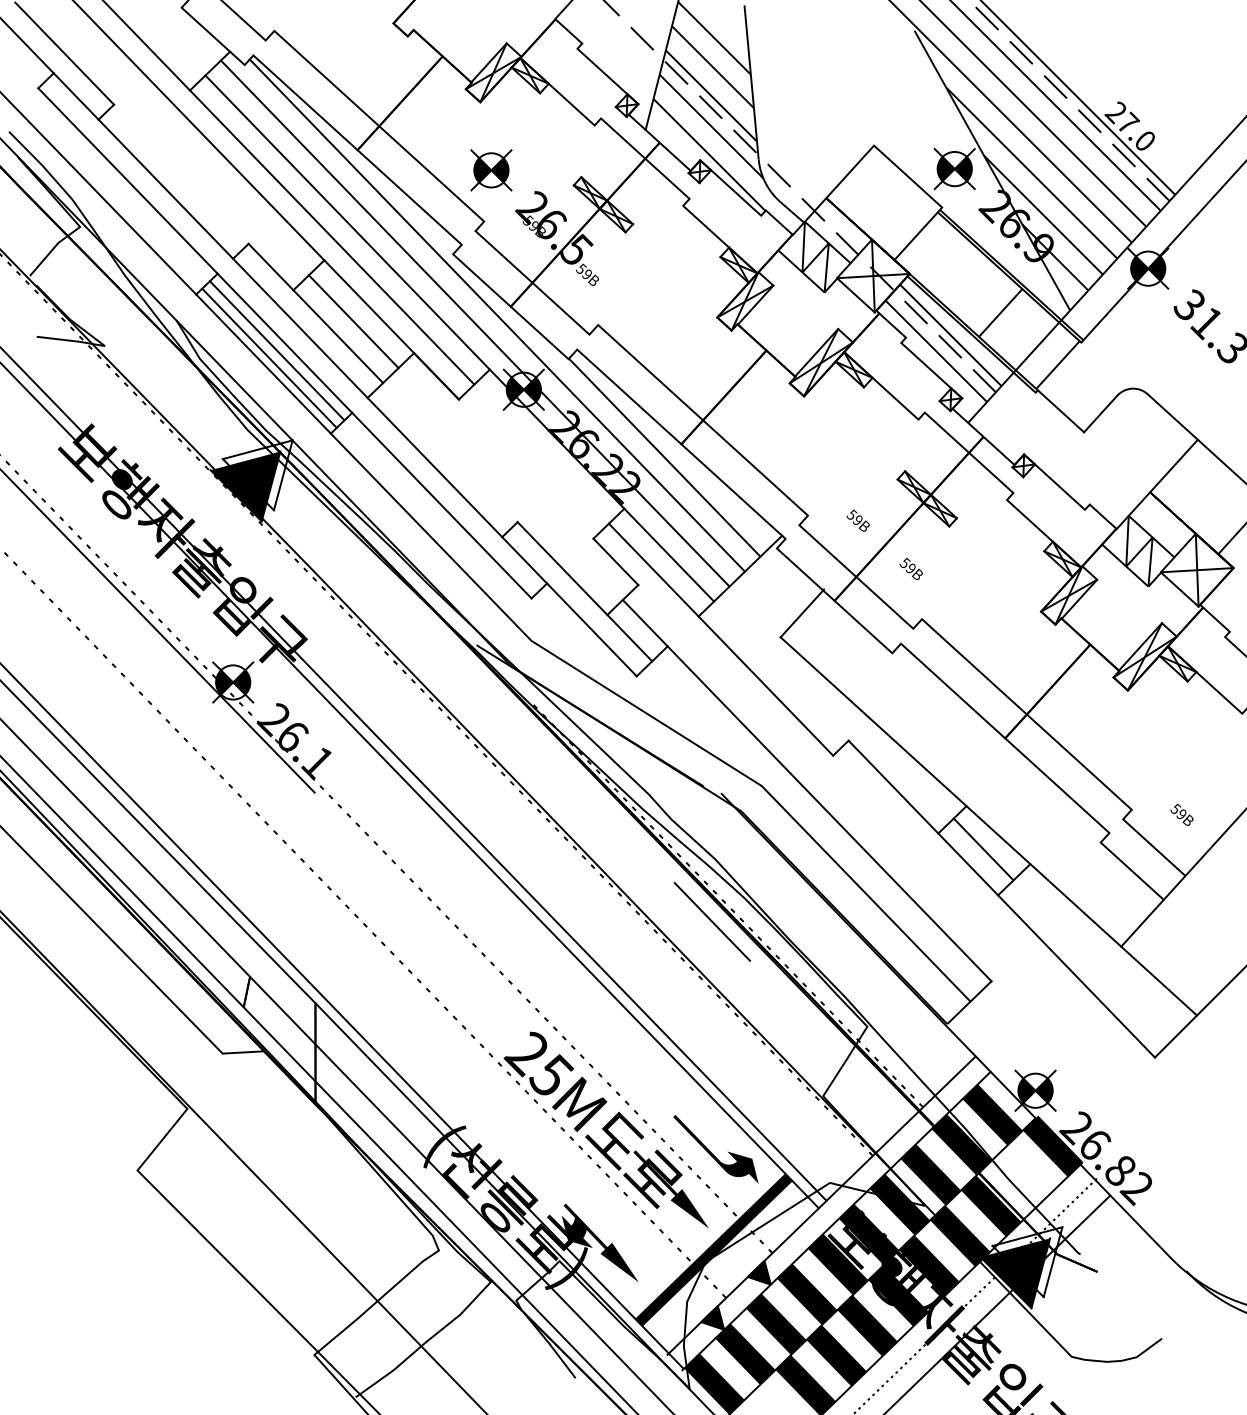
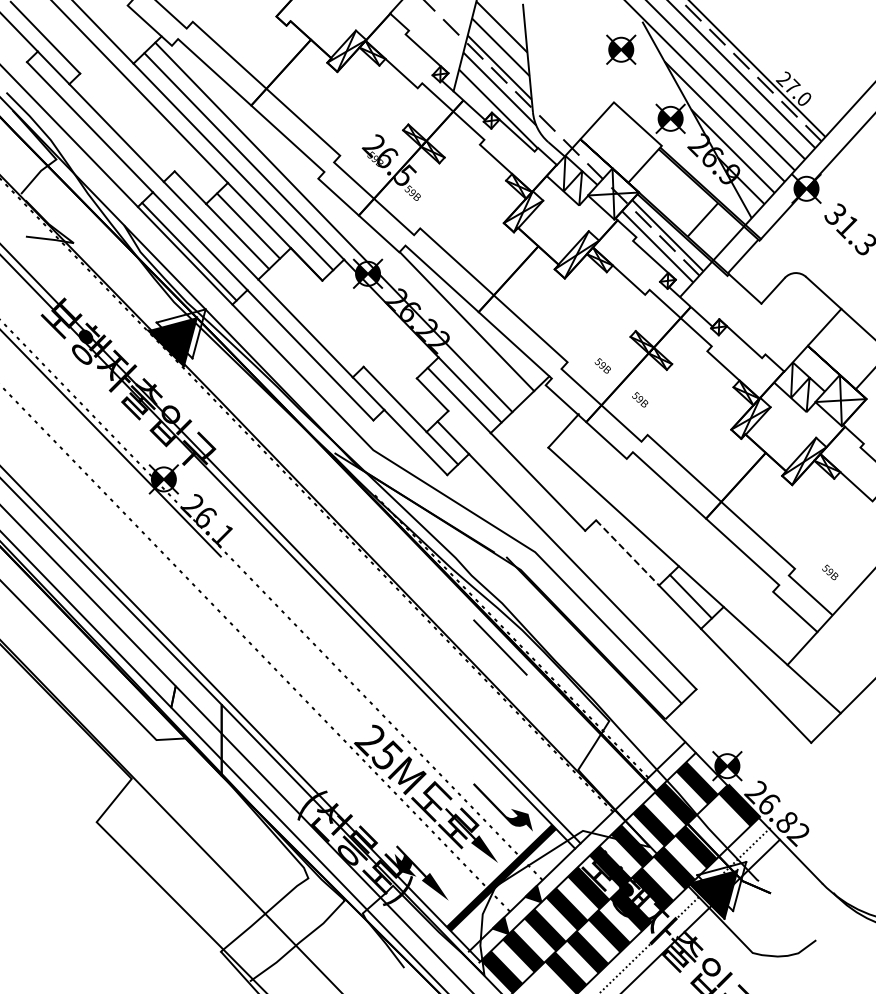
part: (491, 169) -> (621, 49), moved
line: (497, 315) -> (349, 221), removed
line: (276, 350) -> (194, 246), removed
line: (893, 787) -> (627, 553), solid -> dashed

